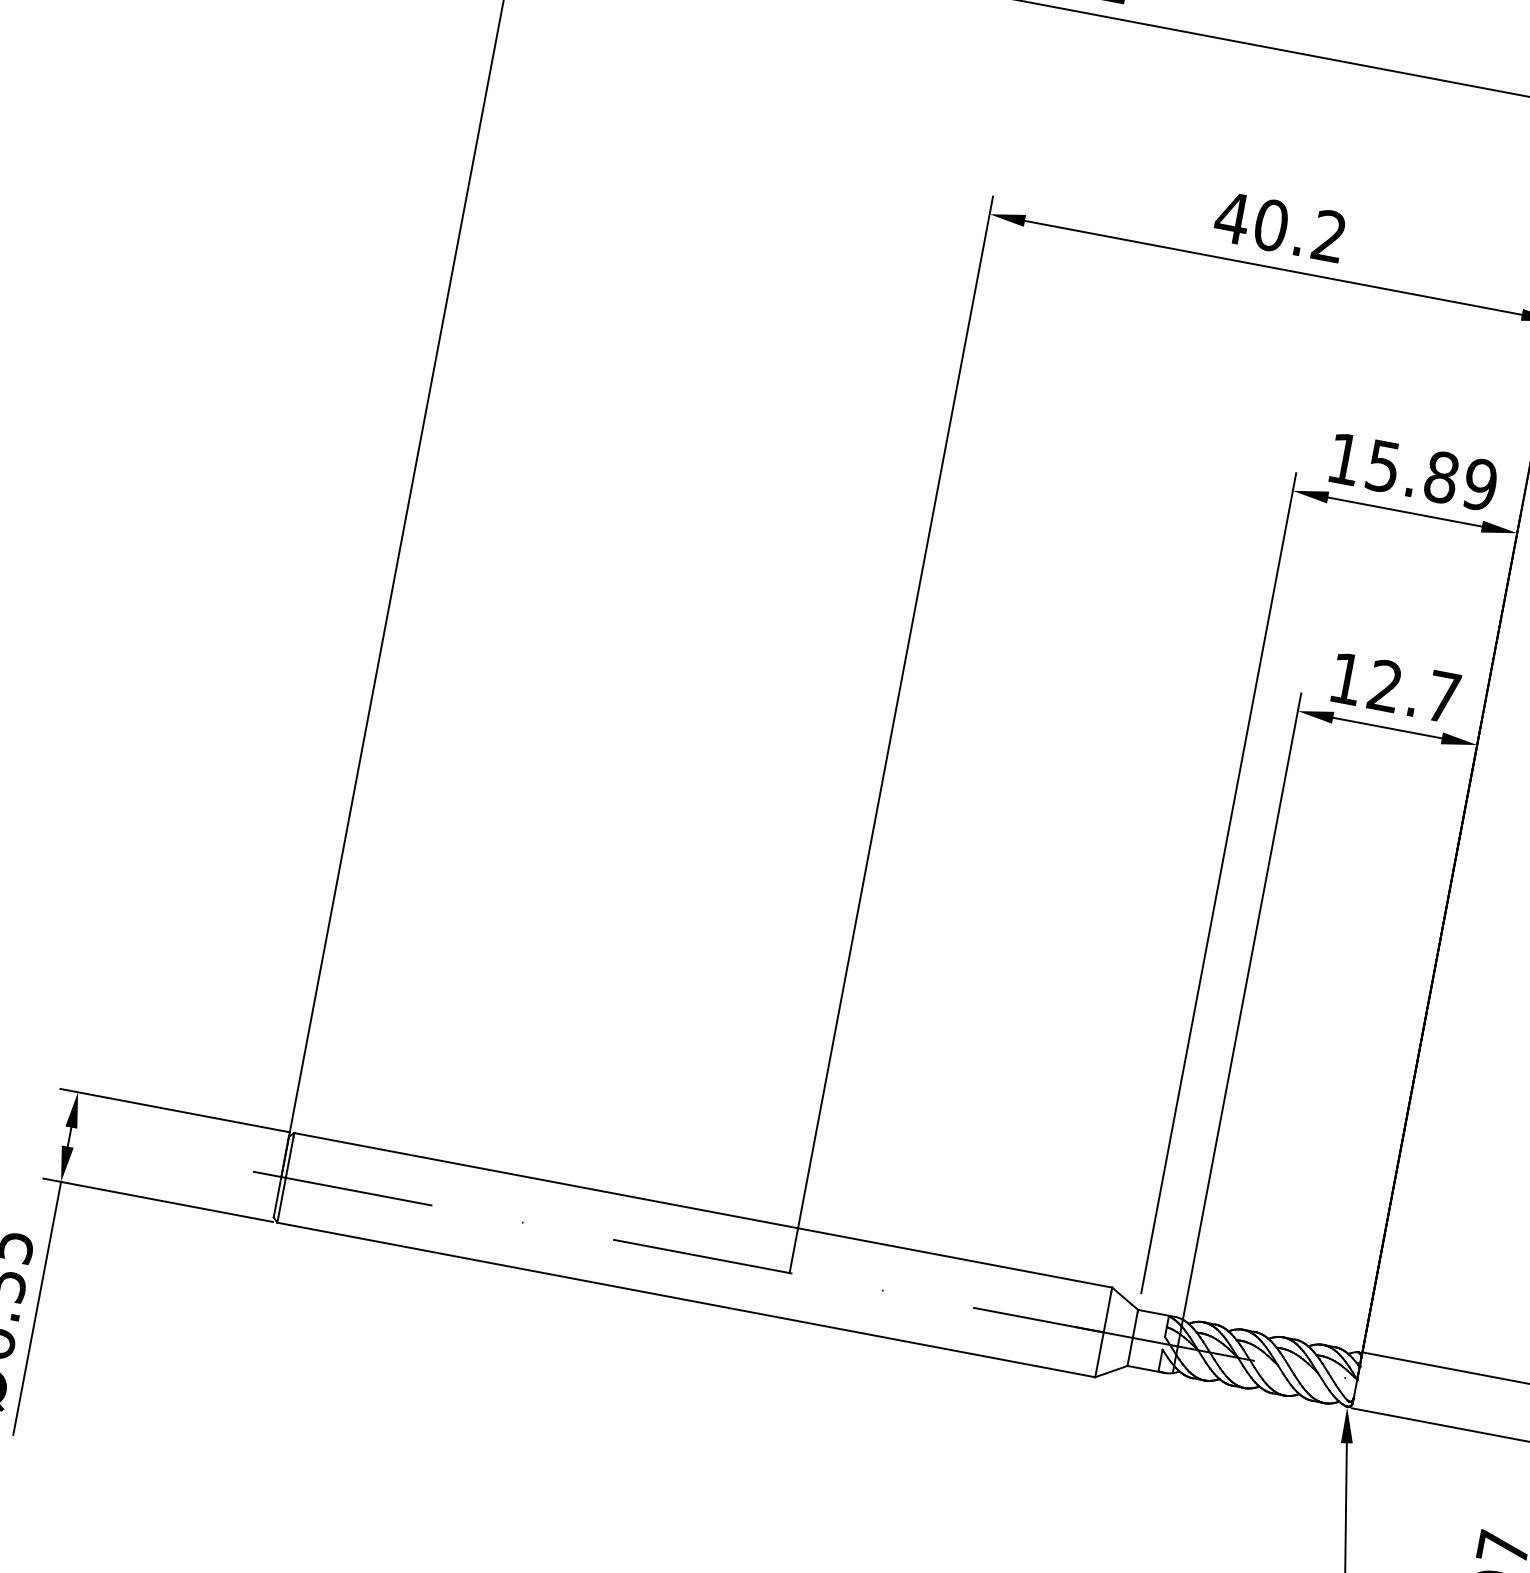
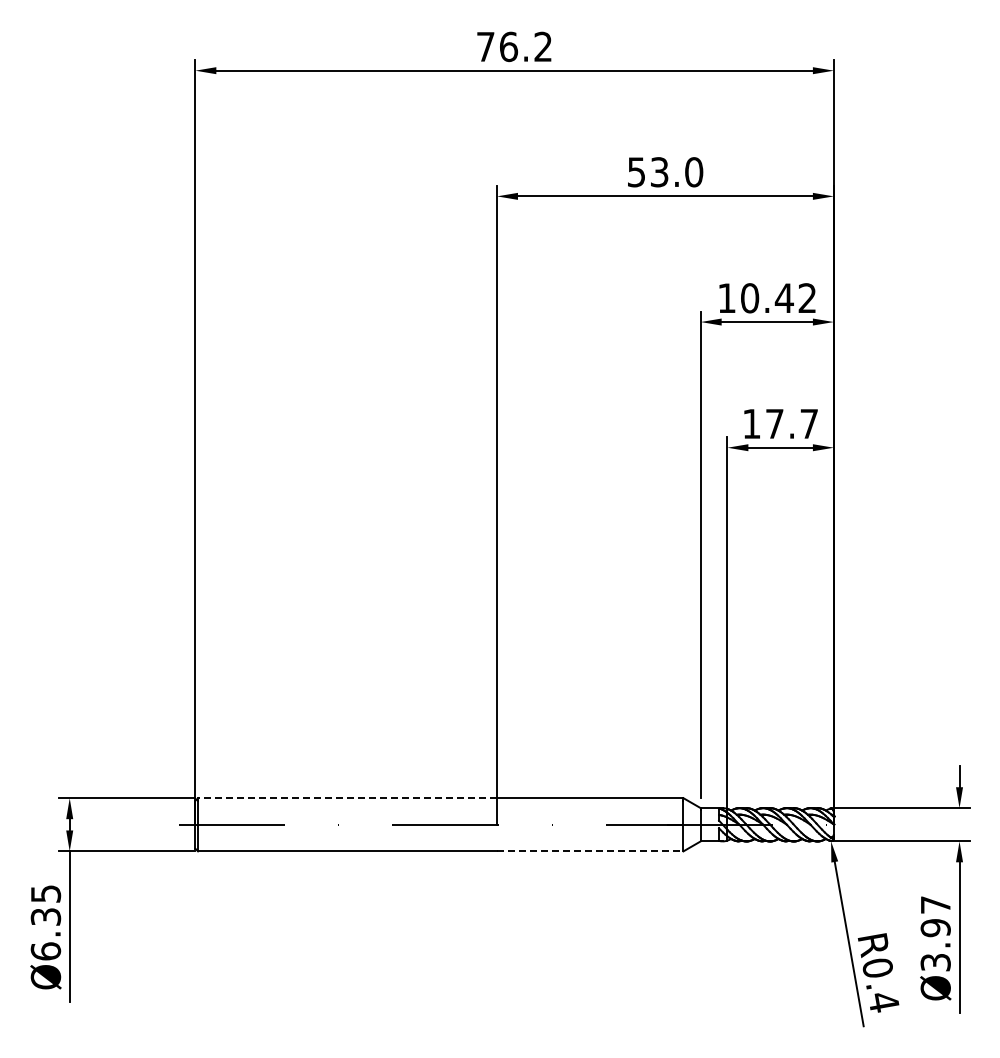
text: (1281, 227) -> (665, 172), 40.2 -> 53.0
text: (1431, 475) -> (778, 298), 15.89 -> 10.42
text: (1384, 685) -> (774, 423), 12.7 -> 17.7
line: (546, 1181) -> (347, 798), solid -> dashed
line: (938, 1347) -> (590, 851), solid -> dashed

